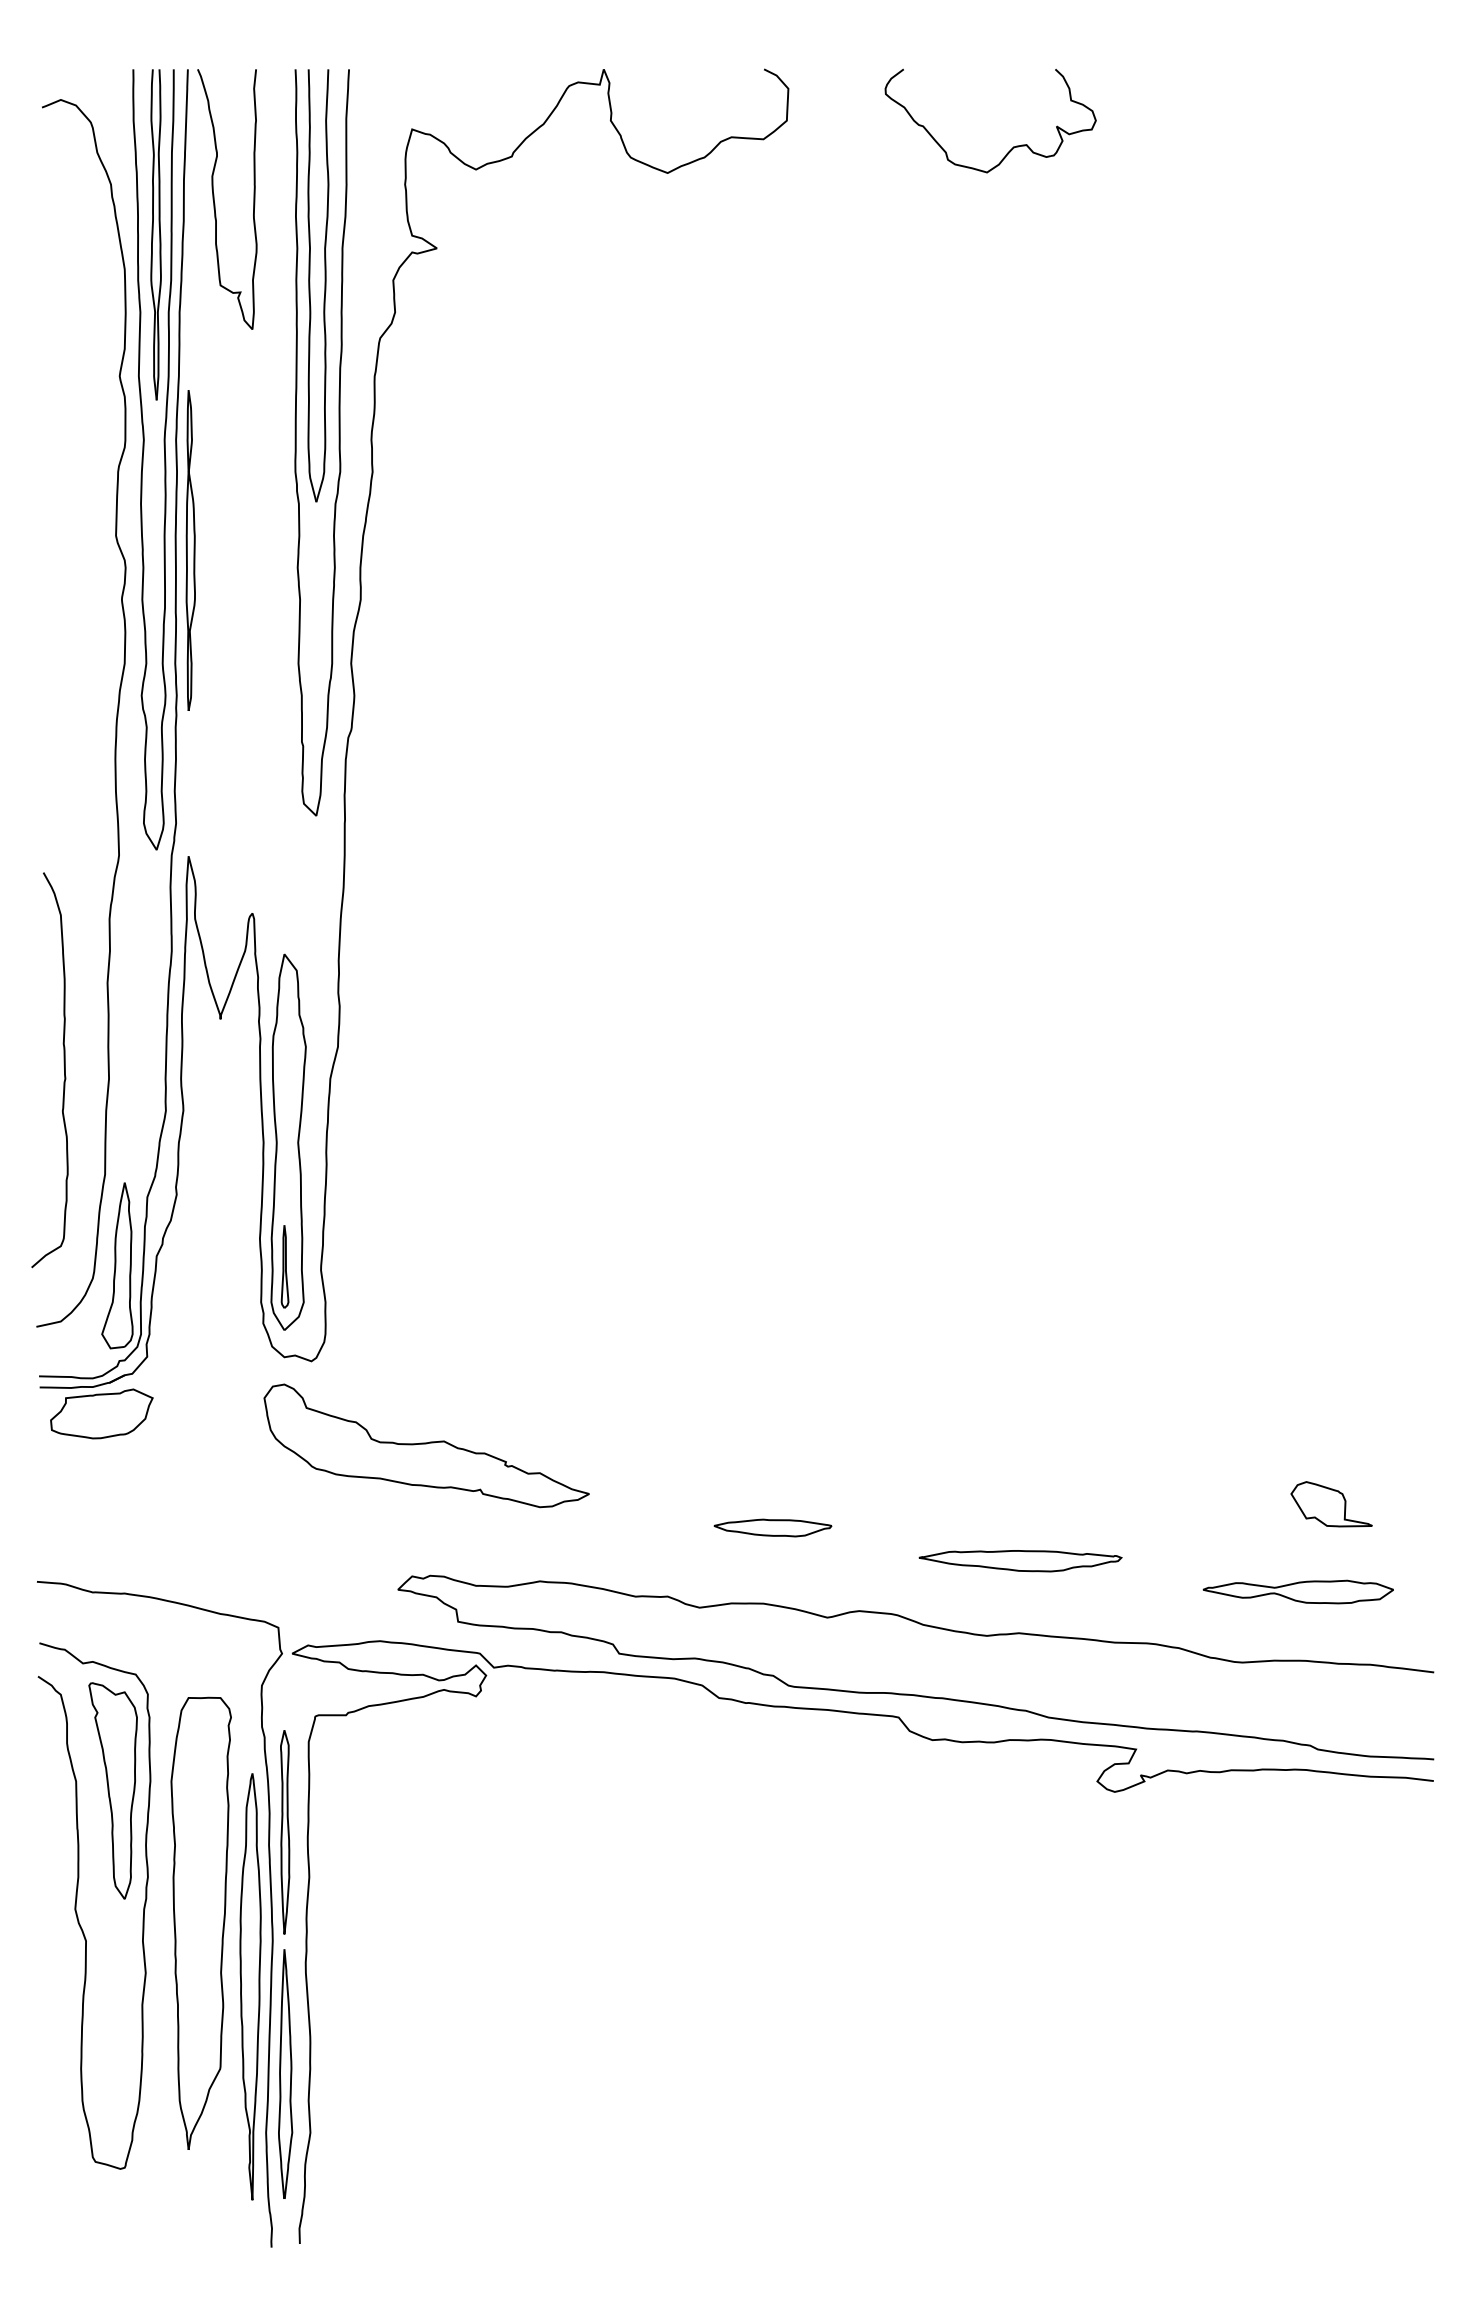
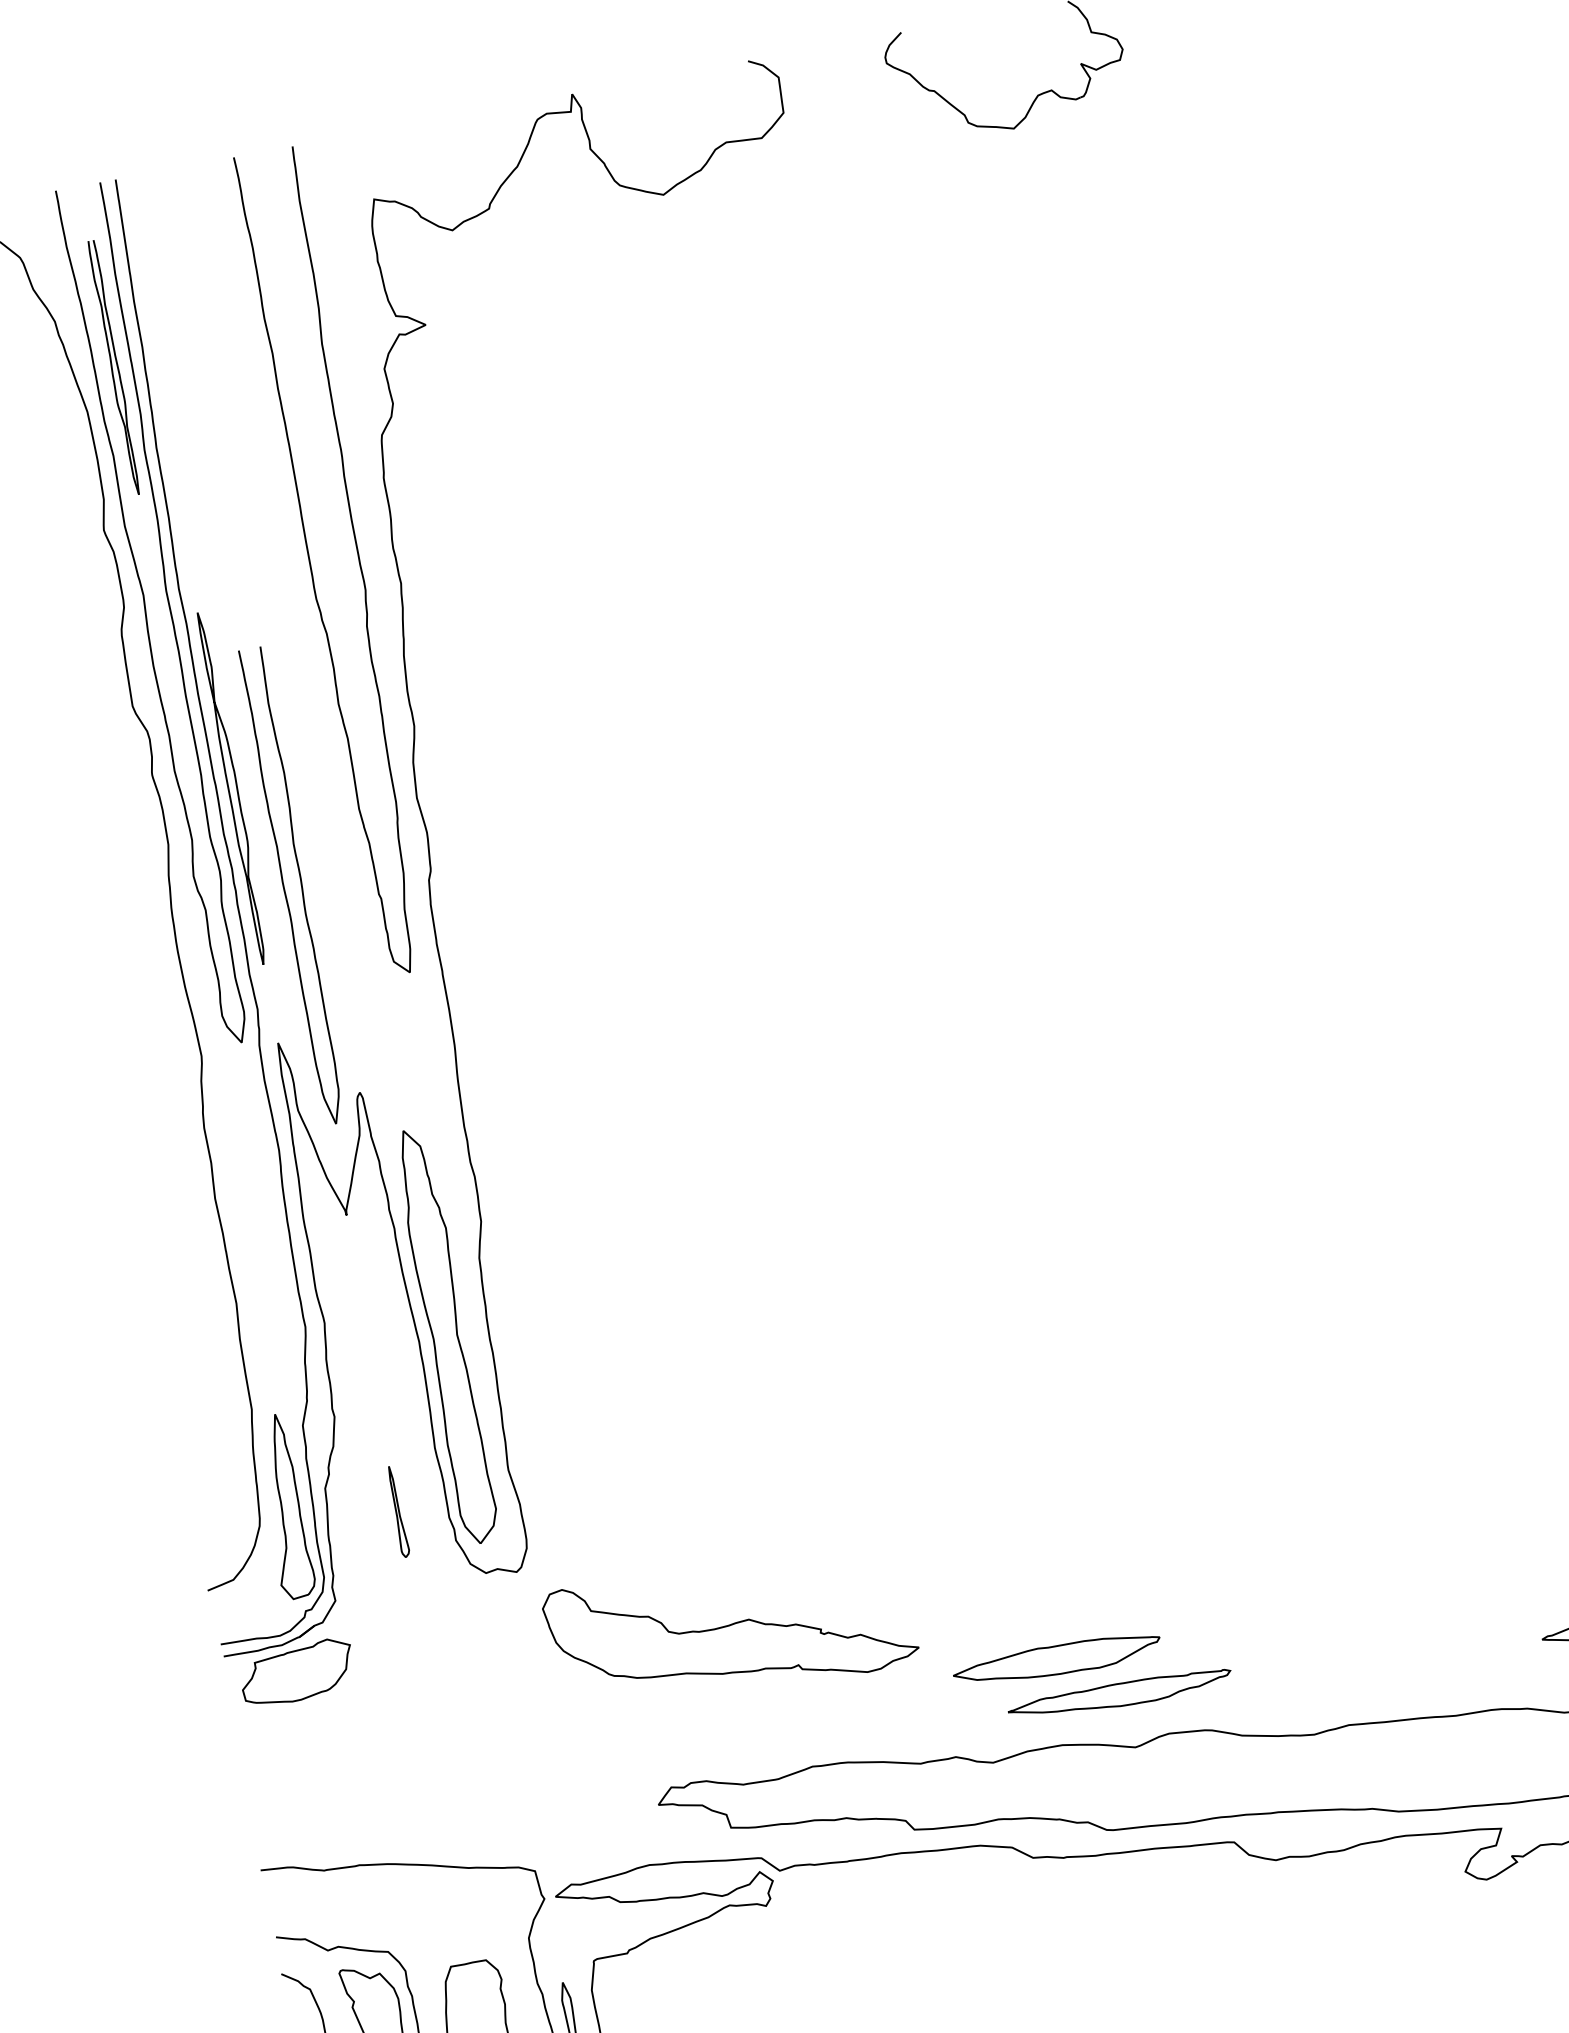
curve: (215, 203) -> (173, 321), removed
part: (155, 234) -> (114, 367), size x0.7
part: (318, 285) -> (293, 885), moved
part: (190, 550) -> (232, 788), moved
curve: (63, 1065) -> (183, 1298), removed
part: (284, 1266) -> (397, 1511), moved
part: (426, 1445) -> (730, 1627), moved
part: (772, 1527) -> (1056, 1659), size x1.6
part: (1020, 1561) -> (1120, 1695), moved

